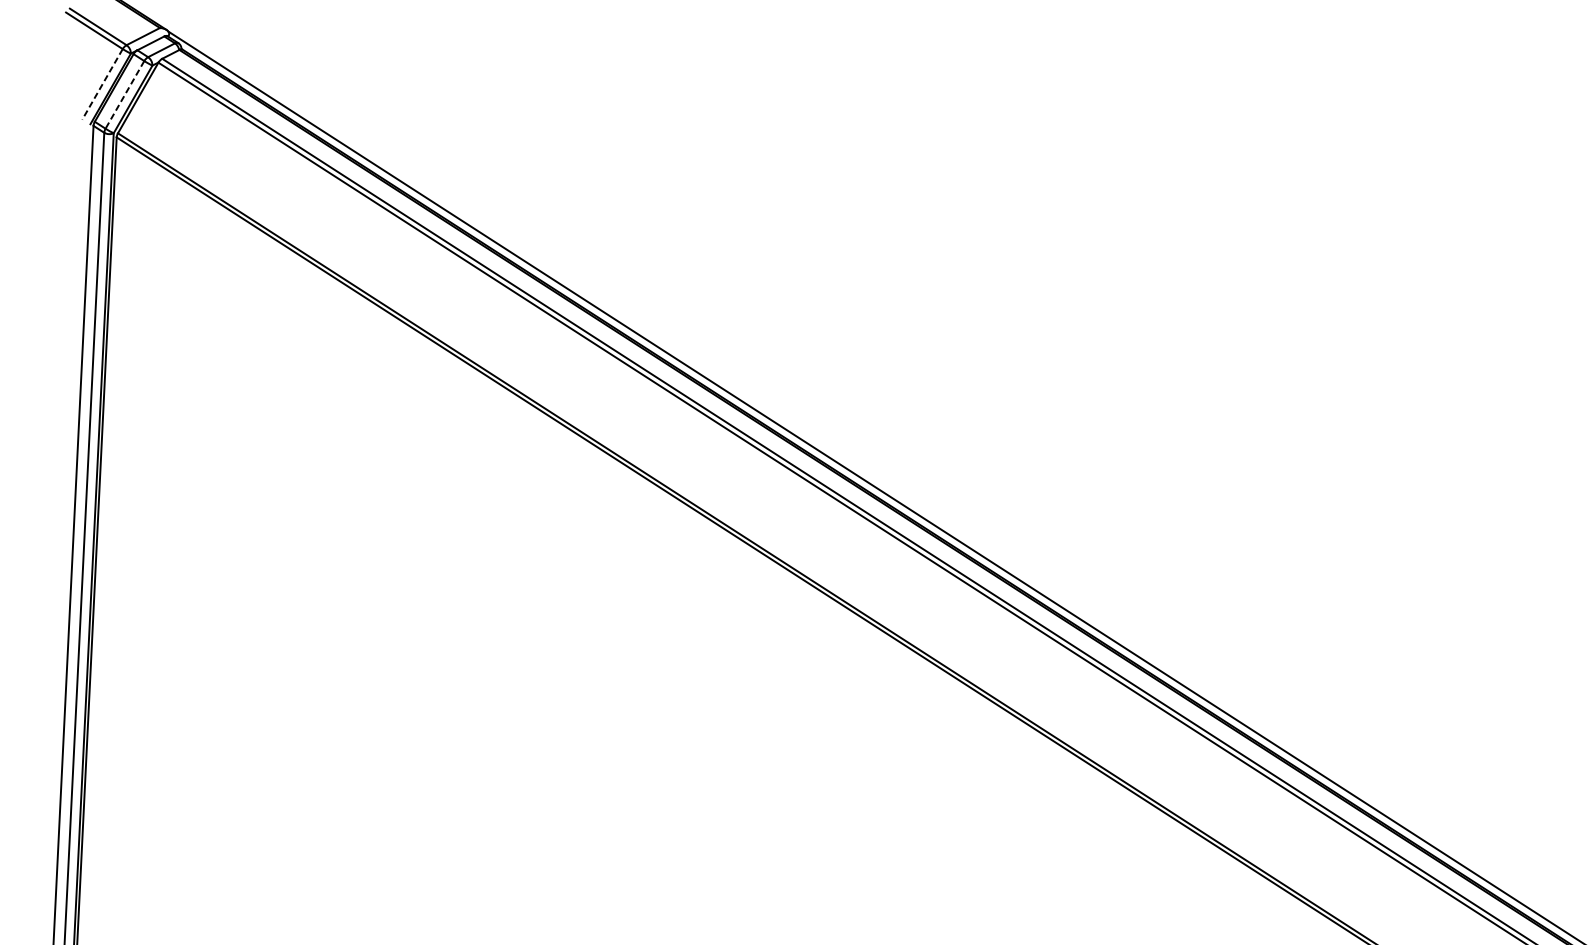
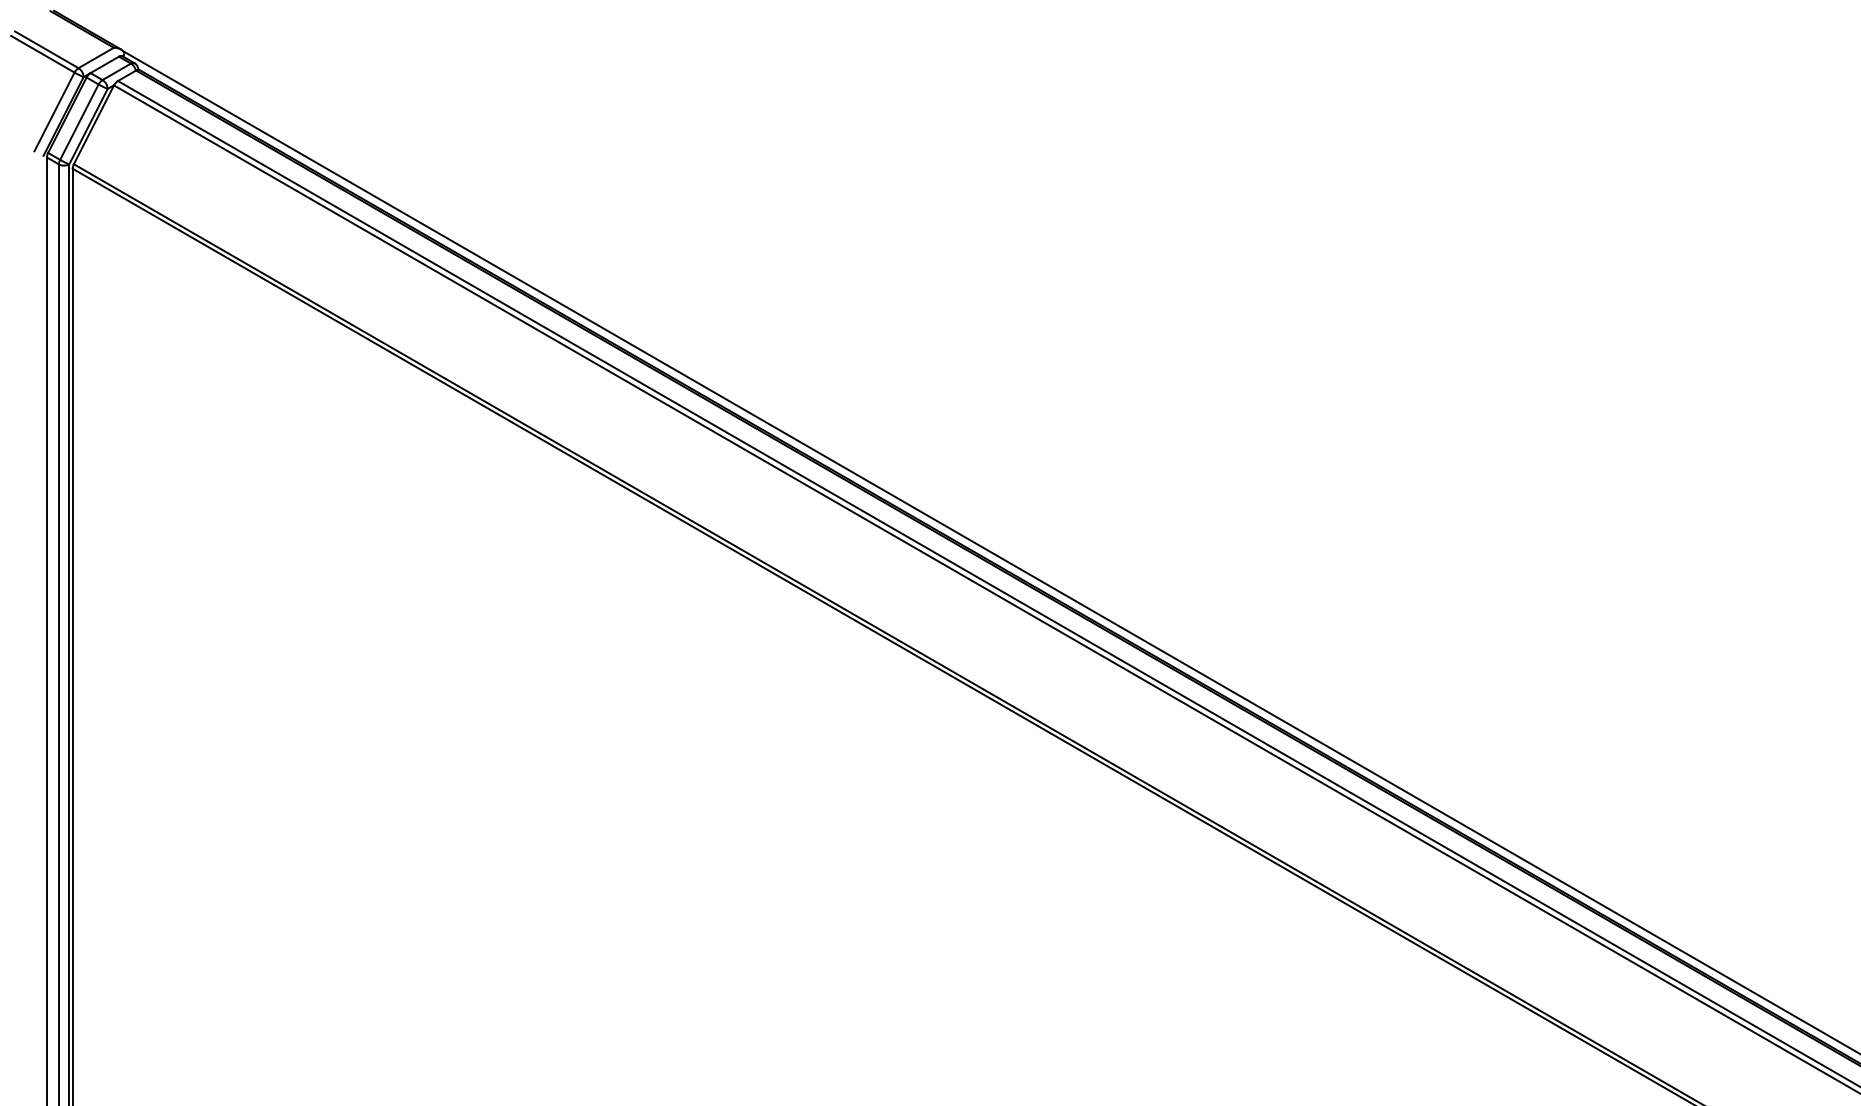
line: (102, 84) -> (54, 112), dashed -> solid
line: (125, 95) -> (79, 122), dashed -> solid

